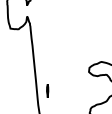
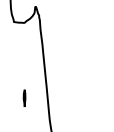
part: (47, 90) -> (24, 97), moved

